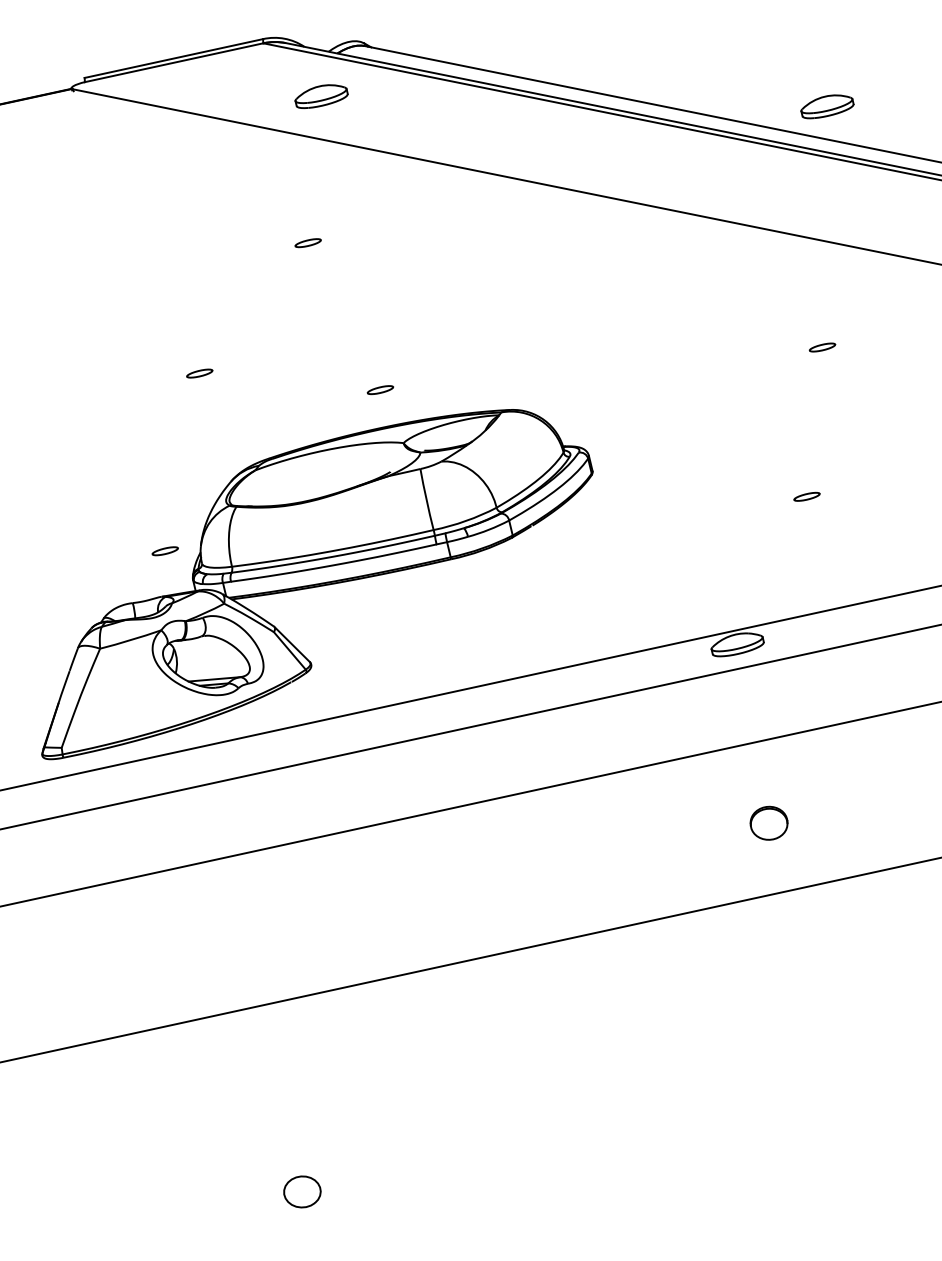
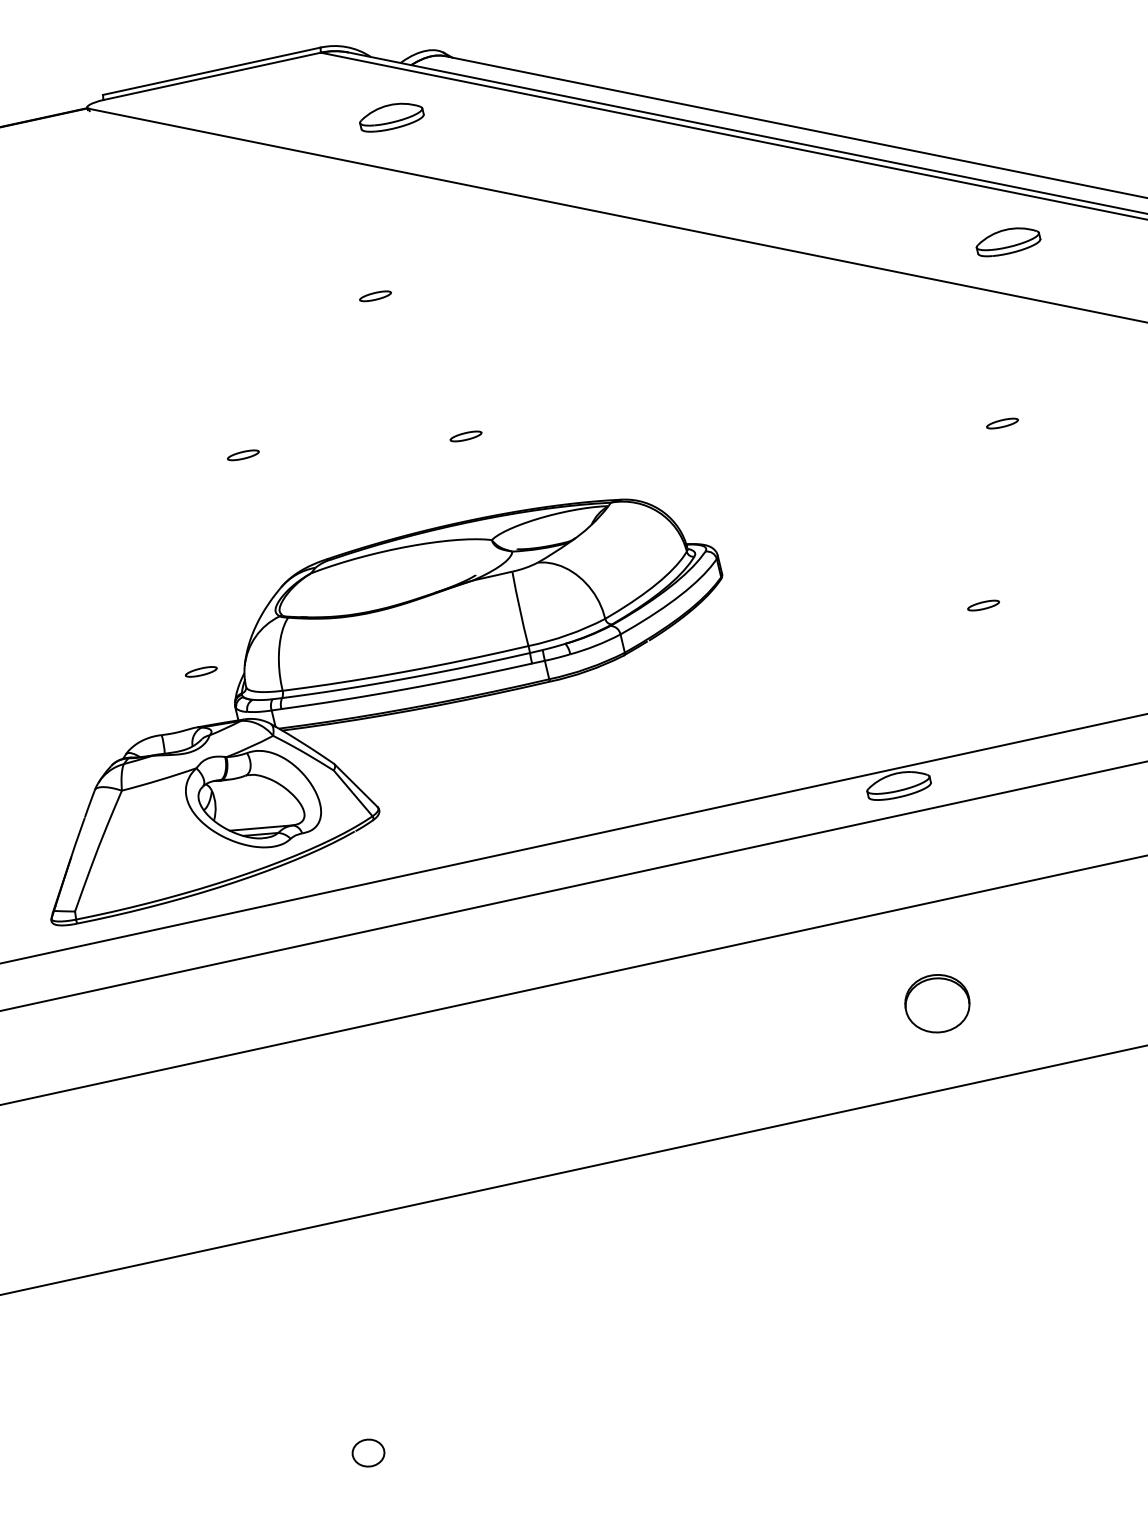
part: (827, 106) -> (1008, 241), moved
part: (380, 390) -> (466, 436), moved
part: (768, 822) -> (936, 1002), size x1.43
part: (302, 1192) -> (368, 1453), size x0.71

